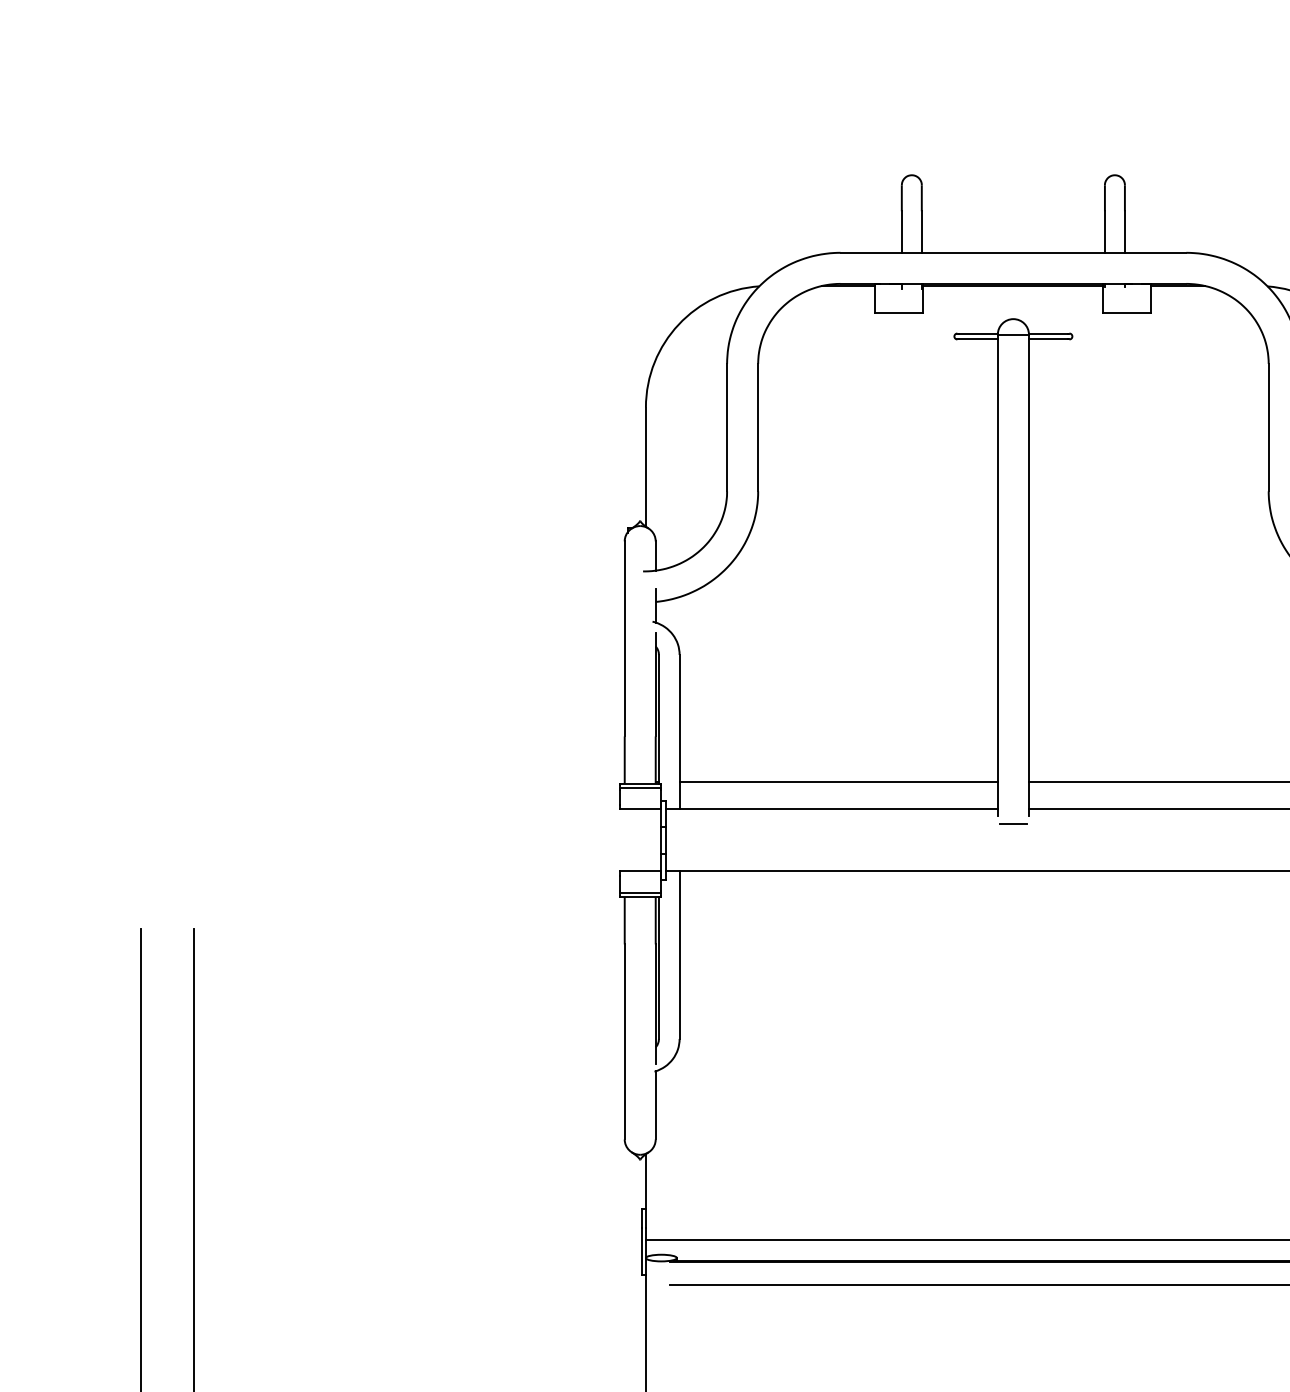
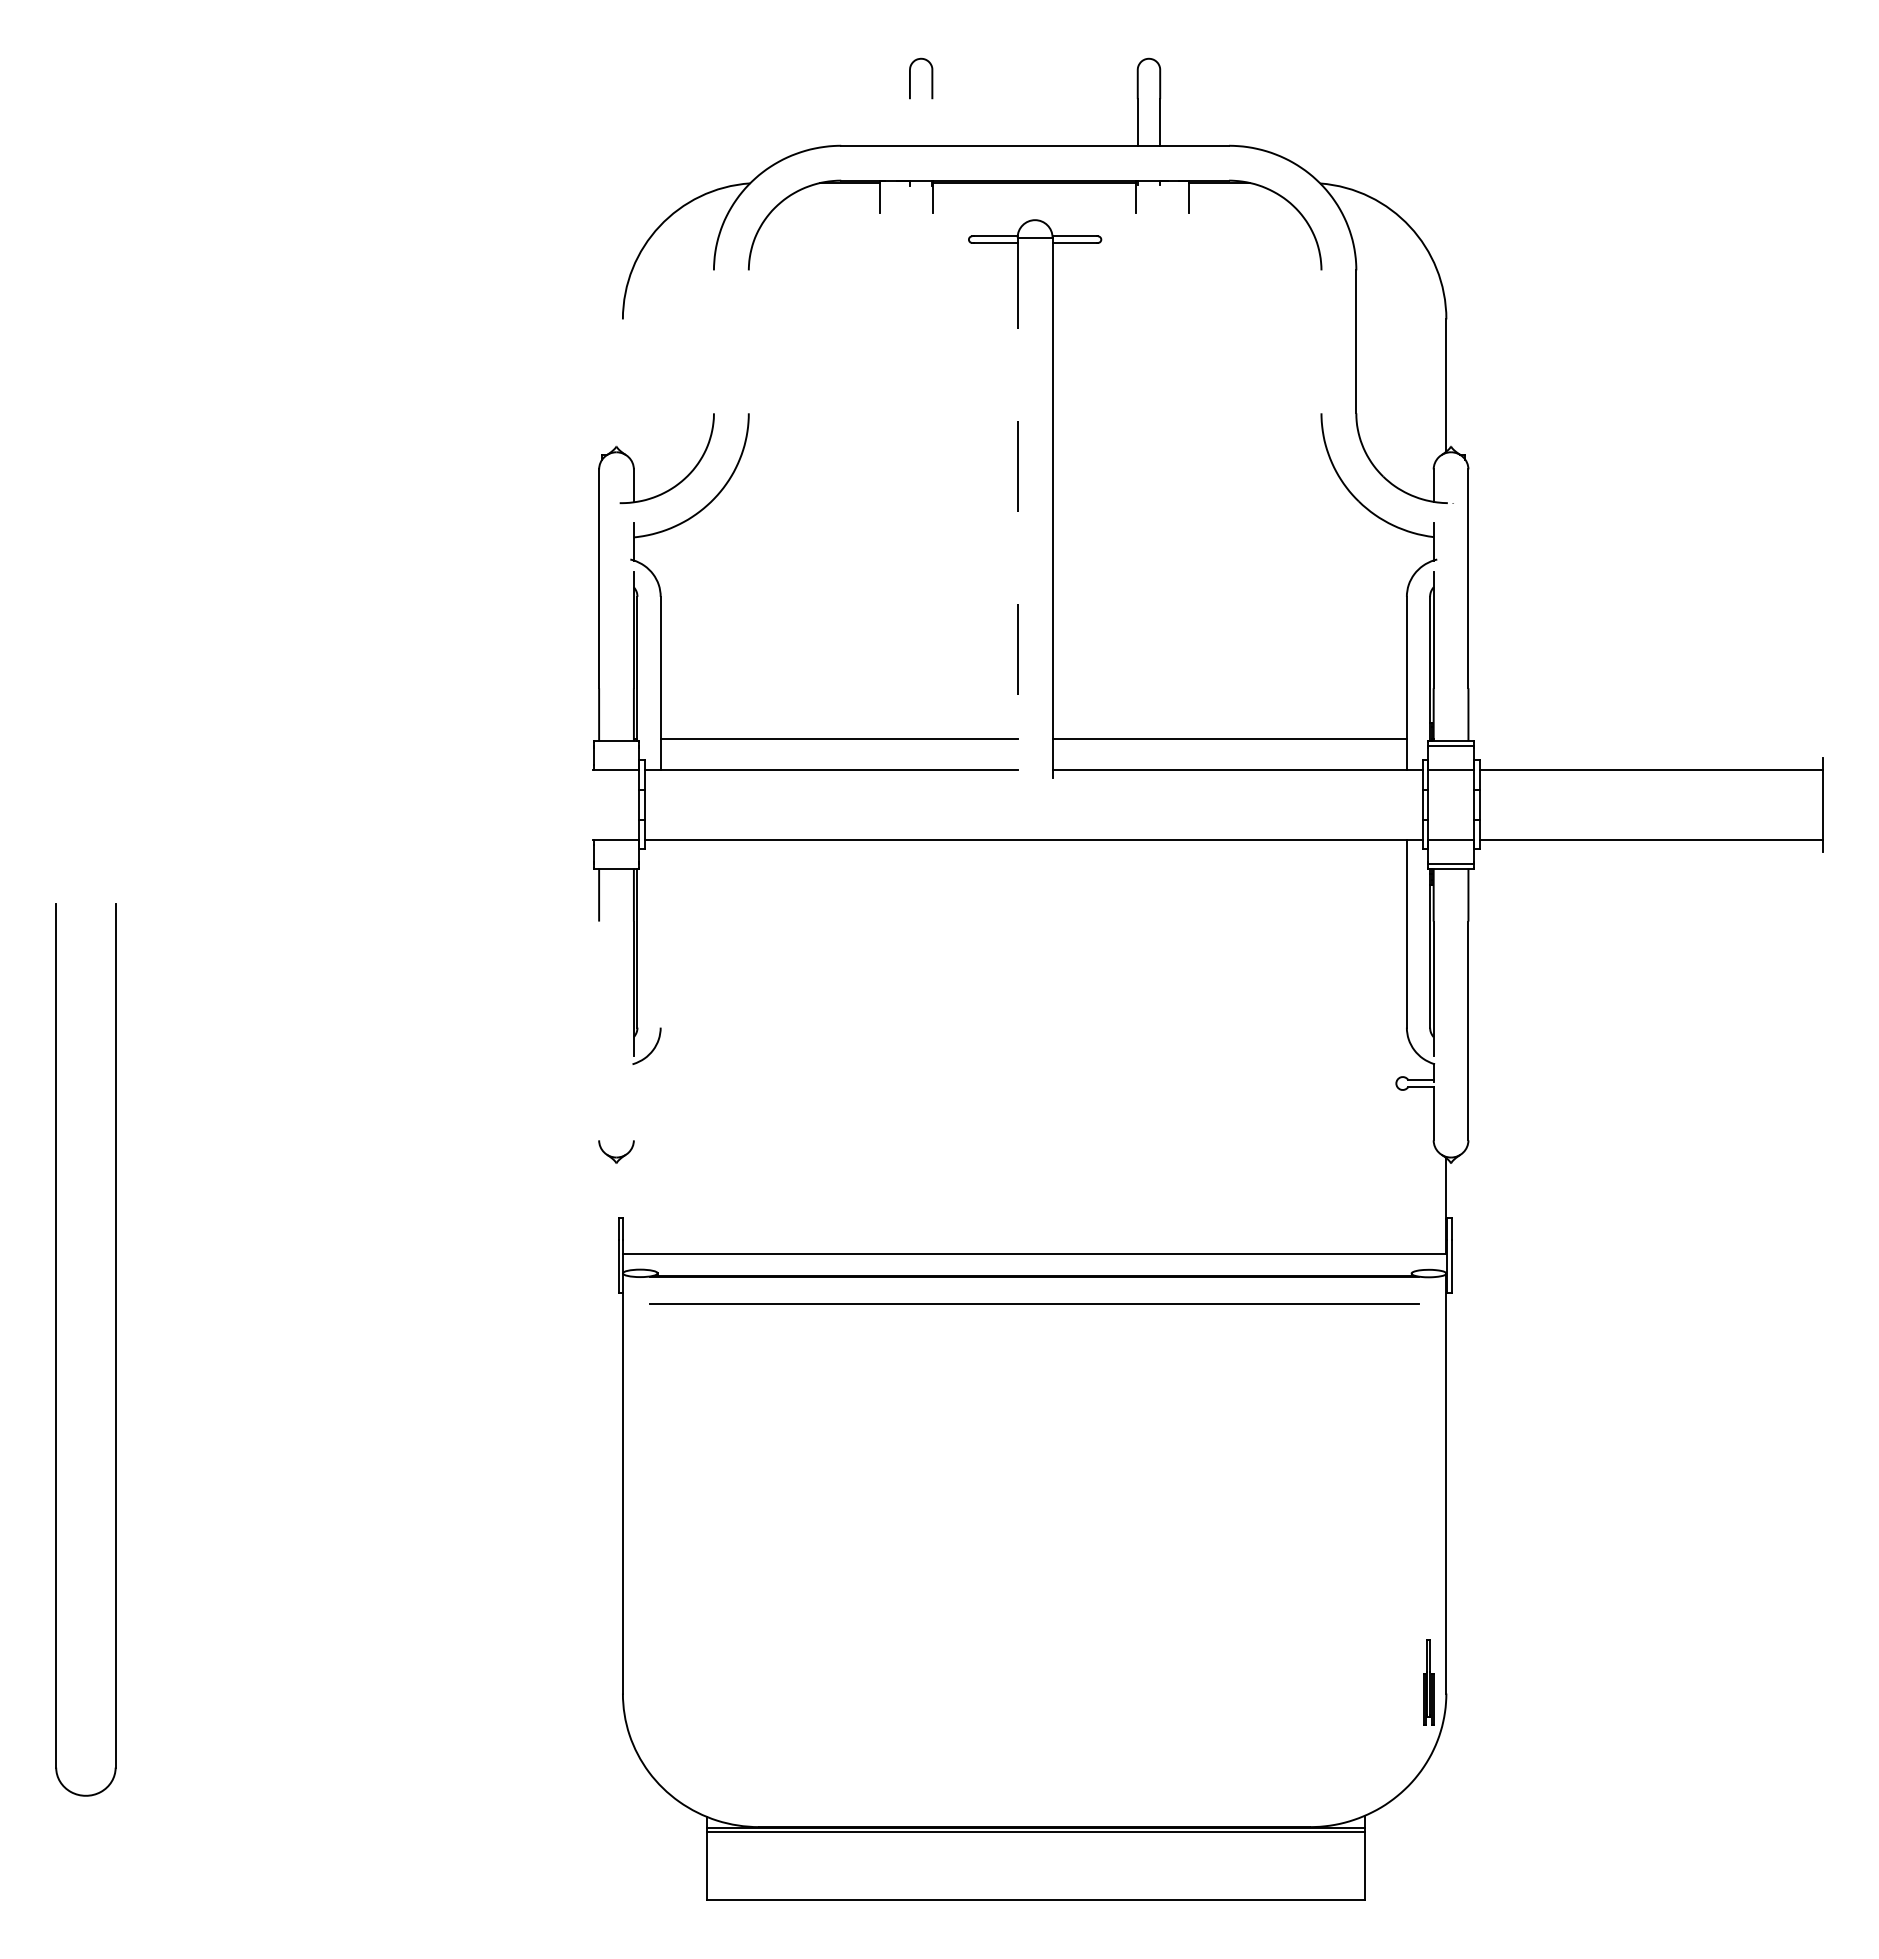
line: (901, 232) -> (909, 122), removed
line: (921, 232) -> (932, 122), removed
line: (898, 313) -> (906, 213), removed
line: (1126, 313) -> (1162, 213), removed
line: (726, 427) -> (713, 341), removed
line: (757, 427) -> (748, 341), removed
line: (1268, 427) -> (1321, 341), removed
line: (645, 466) -> (622, 385), removed
line: (997, 576) -> (1017, 508), solid -> dashed
line: (640, 788) -> (616, 746), removed
line: (1012, 824) -> (1034, 786), removed
line: (640, 892) -> (616, 863), removed
line: (679, 955) -> (660, 933), removed
line: (625, 1041) -> (599, 1030), removed
line: (655, 1104) -> (633, 1101), removed
line: (645, 1180) -> (622, 1186), removed

